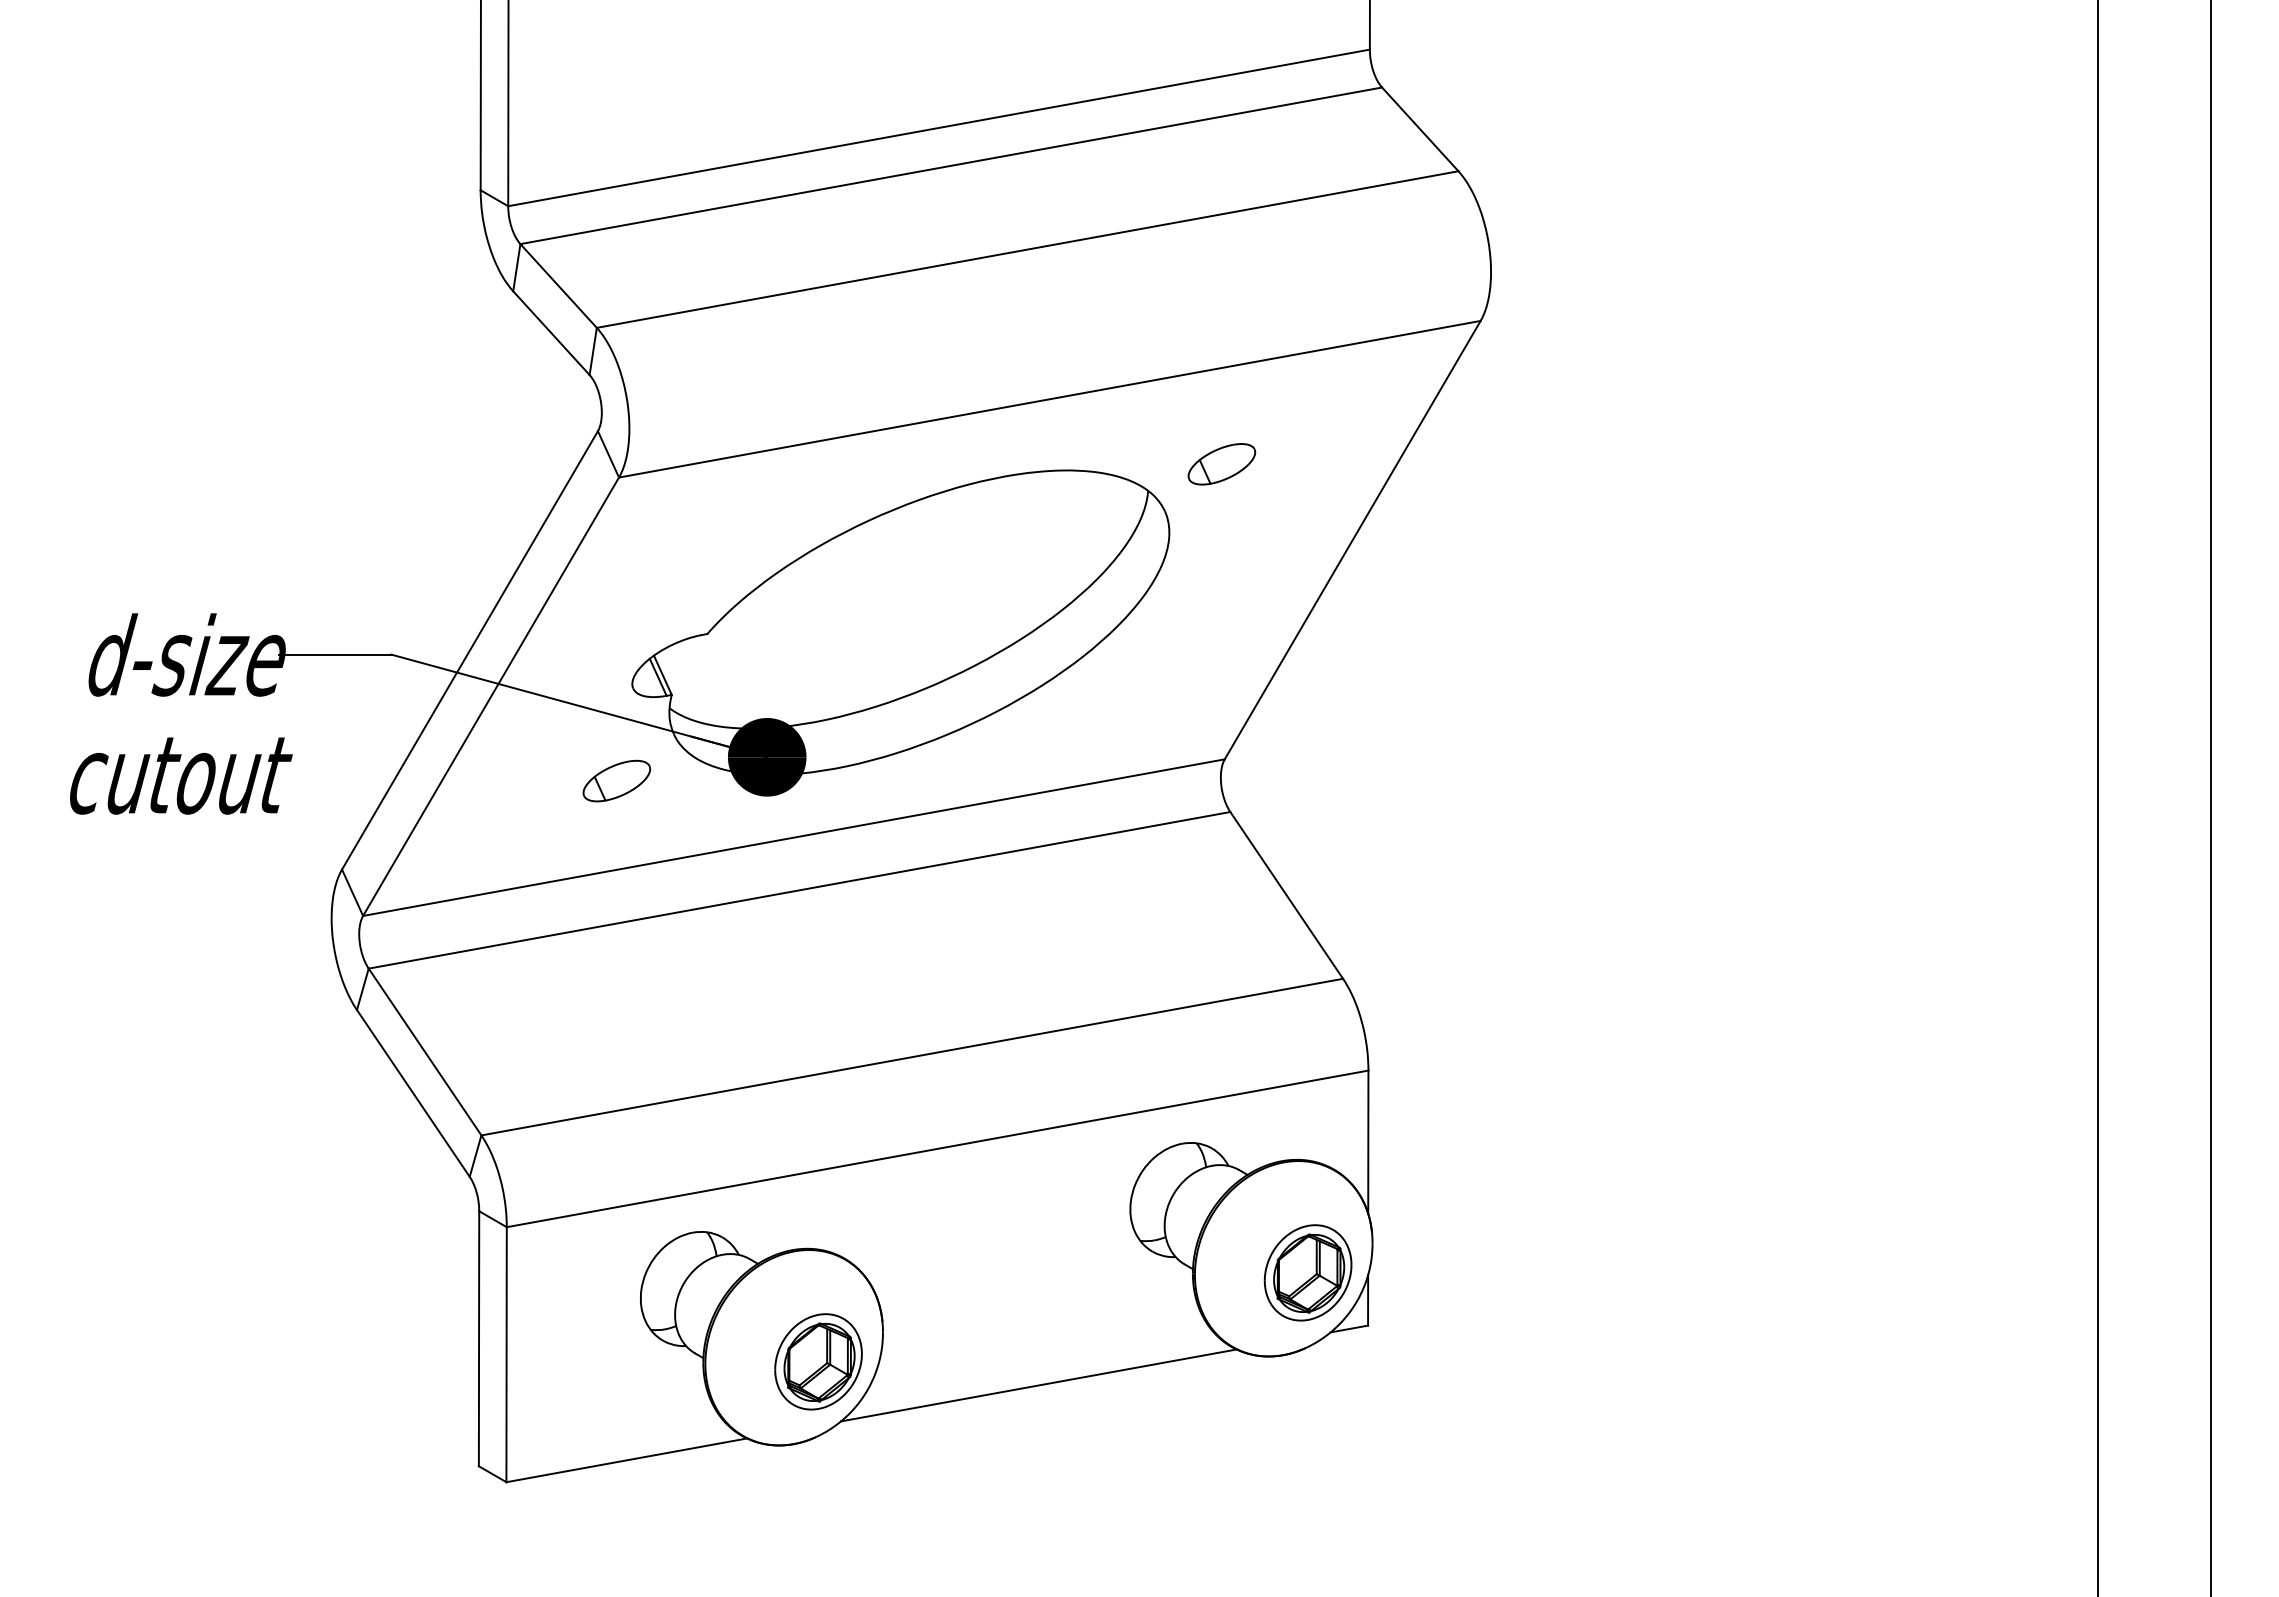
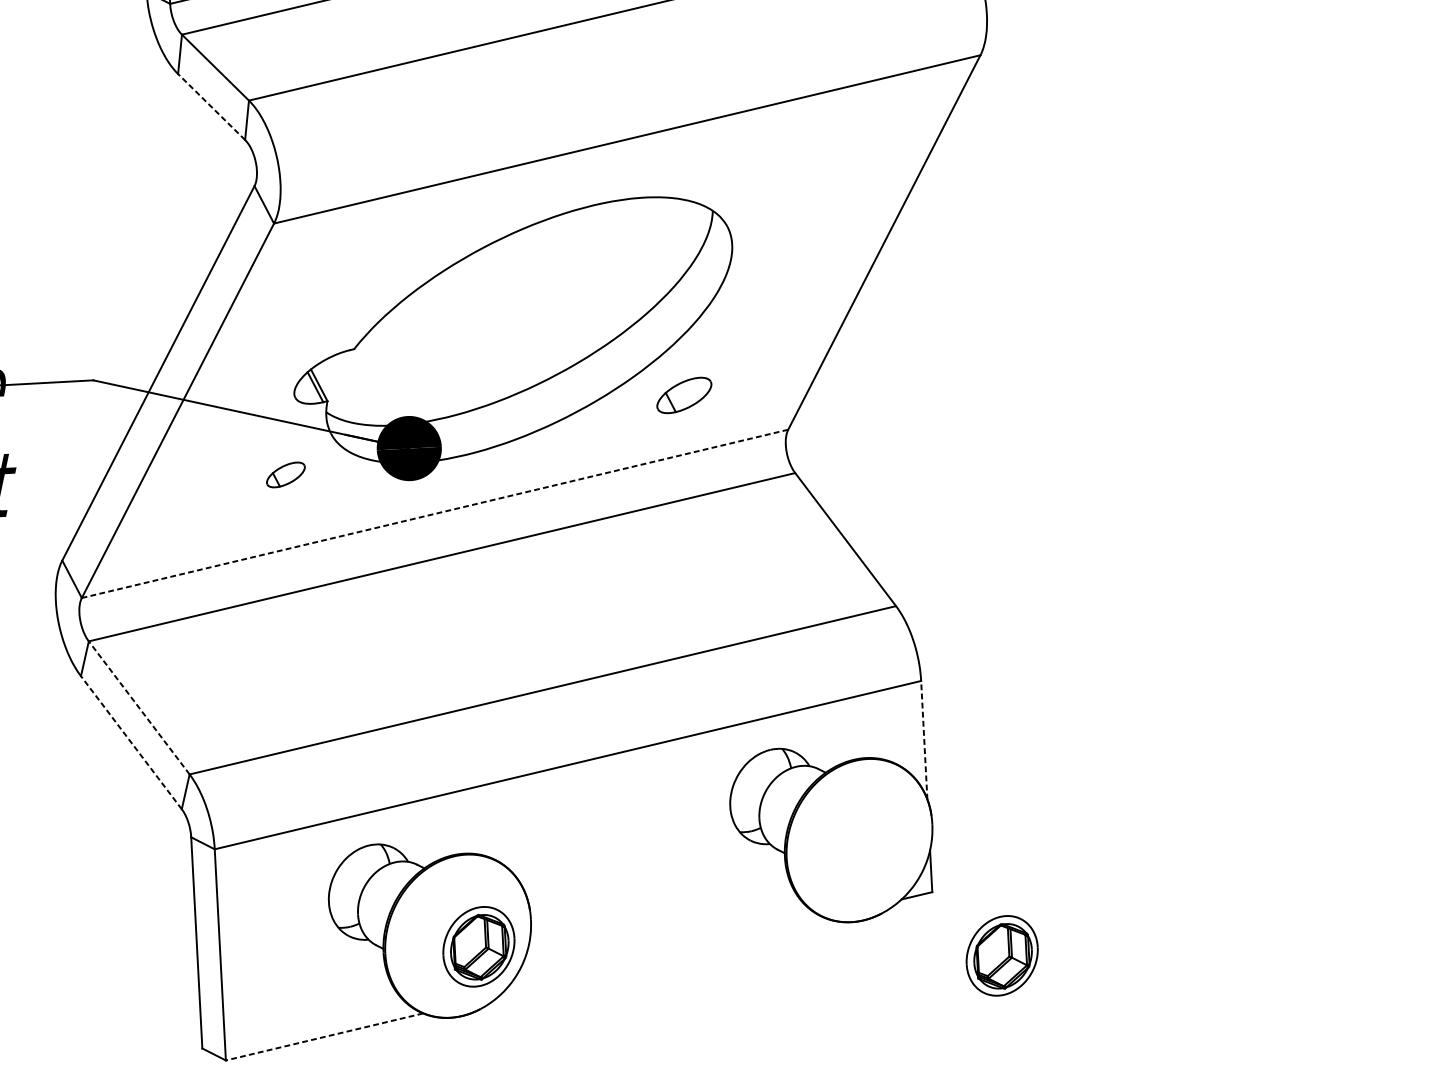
line: (551, 333) -> (211, 107), solid -> dashed
part: (1221, 464) -> (684, 395), moved
part: (616, 780) -> (285, 474), size x0.7
line: (793, 837) -> (434, 513), solid -> dashed
line: (425, 1052) -> (139, 708), solid -> dashed
line: (413, 1093) -> (131, 742), solid -> dashed
line: (1368, 1142) -> (924, 740), solid -> dashed
part: (1307, 1272) -> (1001, 955), moved
line: (1038, 1385) -> (662, 956), removed
line: (626, 1460) -> (324, 1037), solid -> dashed

